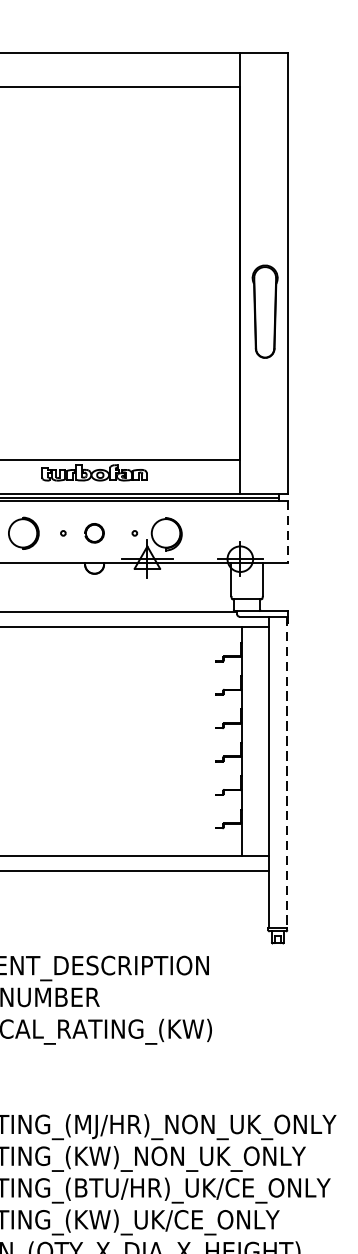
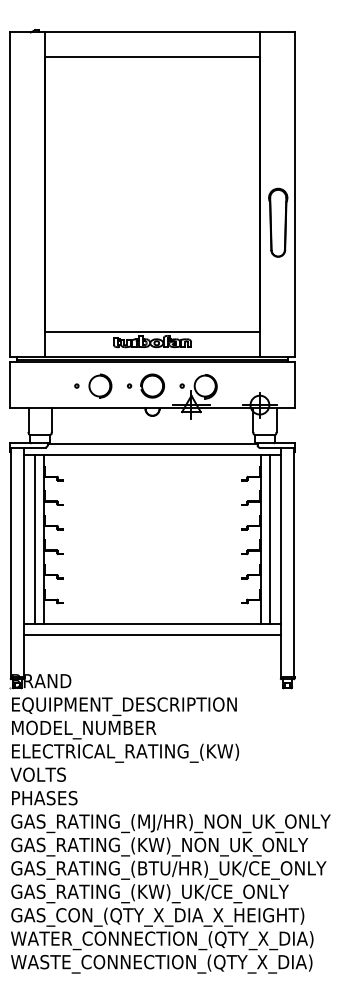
part: (94, 532) -> (152, 385), size x1.67
line: (288, 532) -> (295, 385), dashed -> solid
line: (253, 740) -> (269, 538), added
line: (287, 772) -> (294, 562), dashed -> solid

